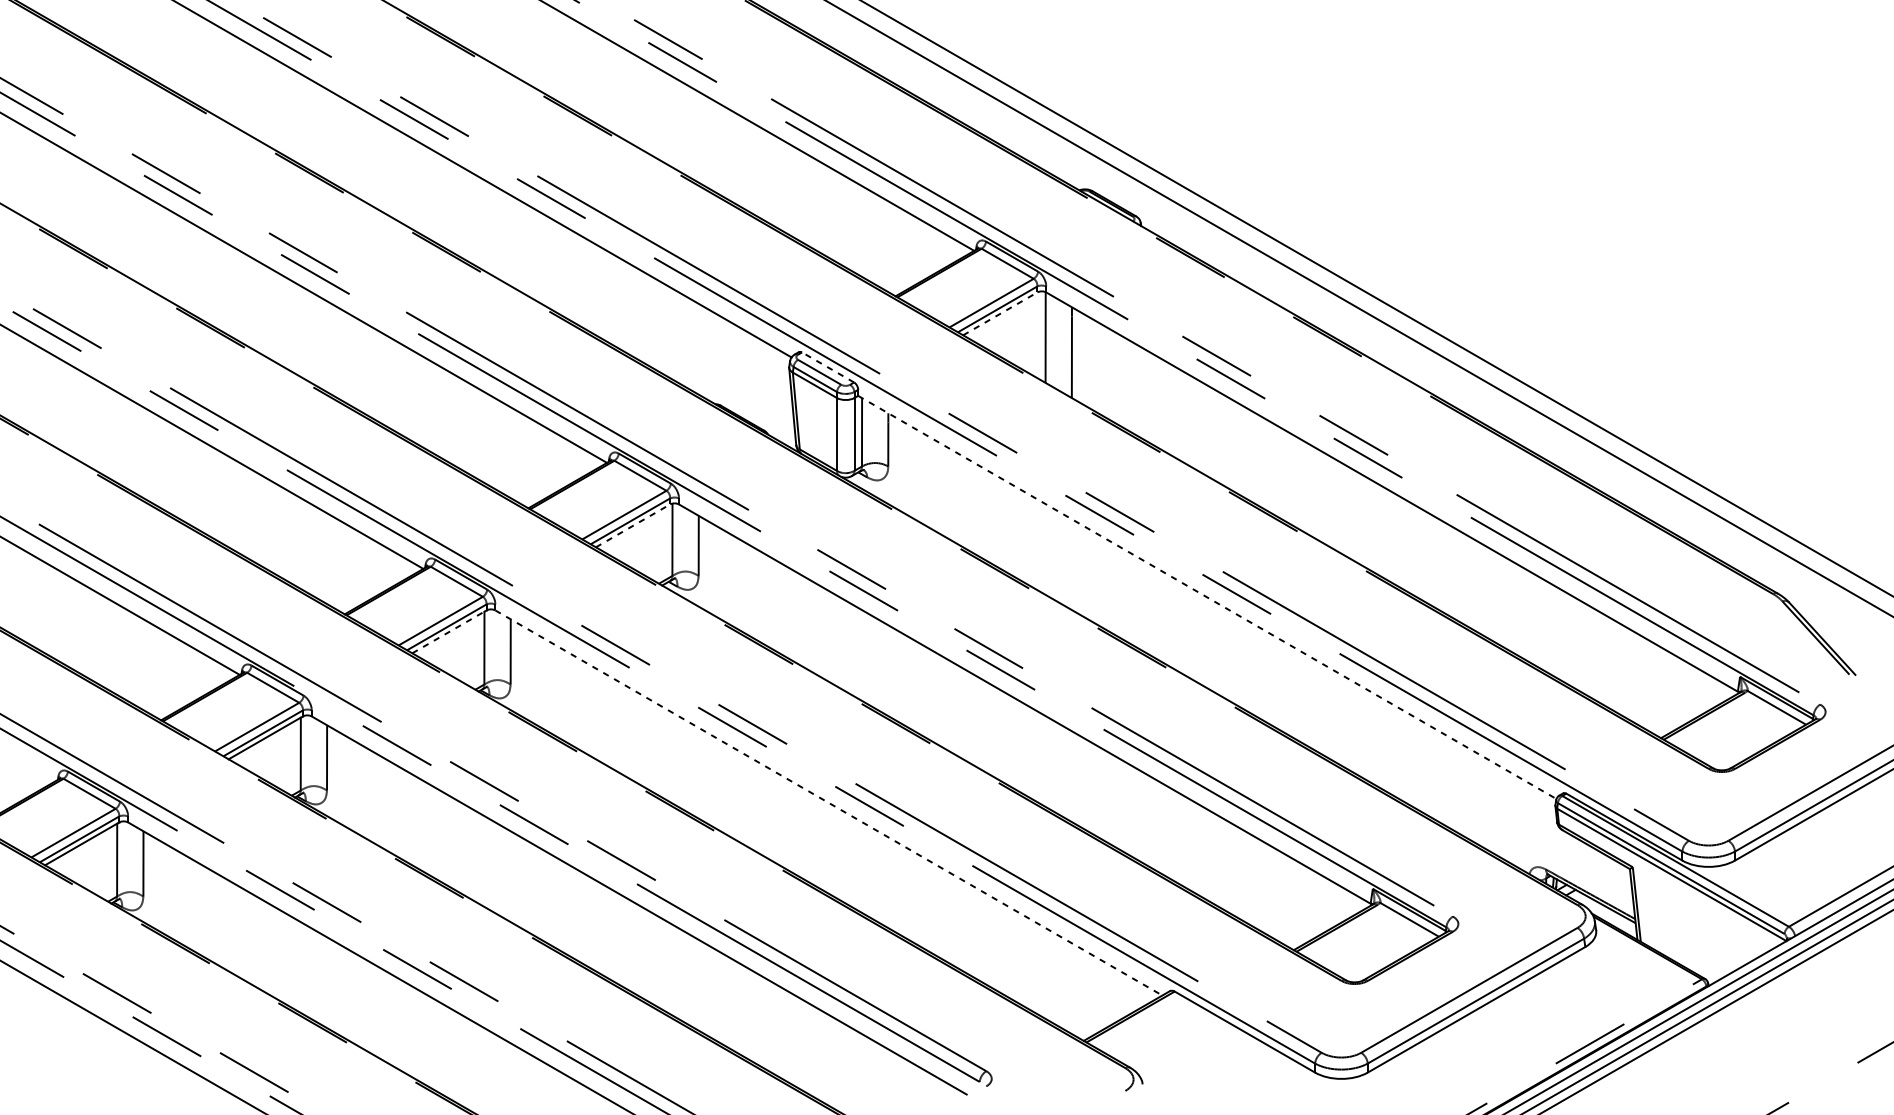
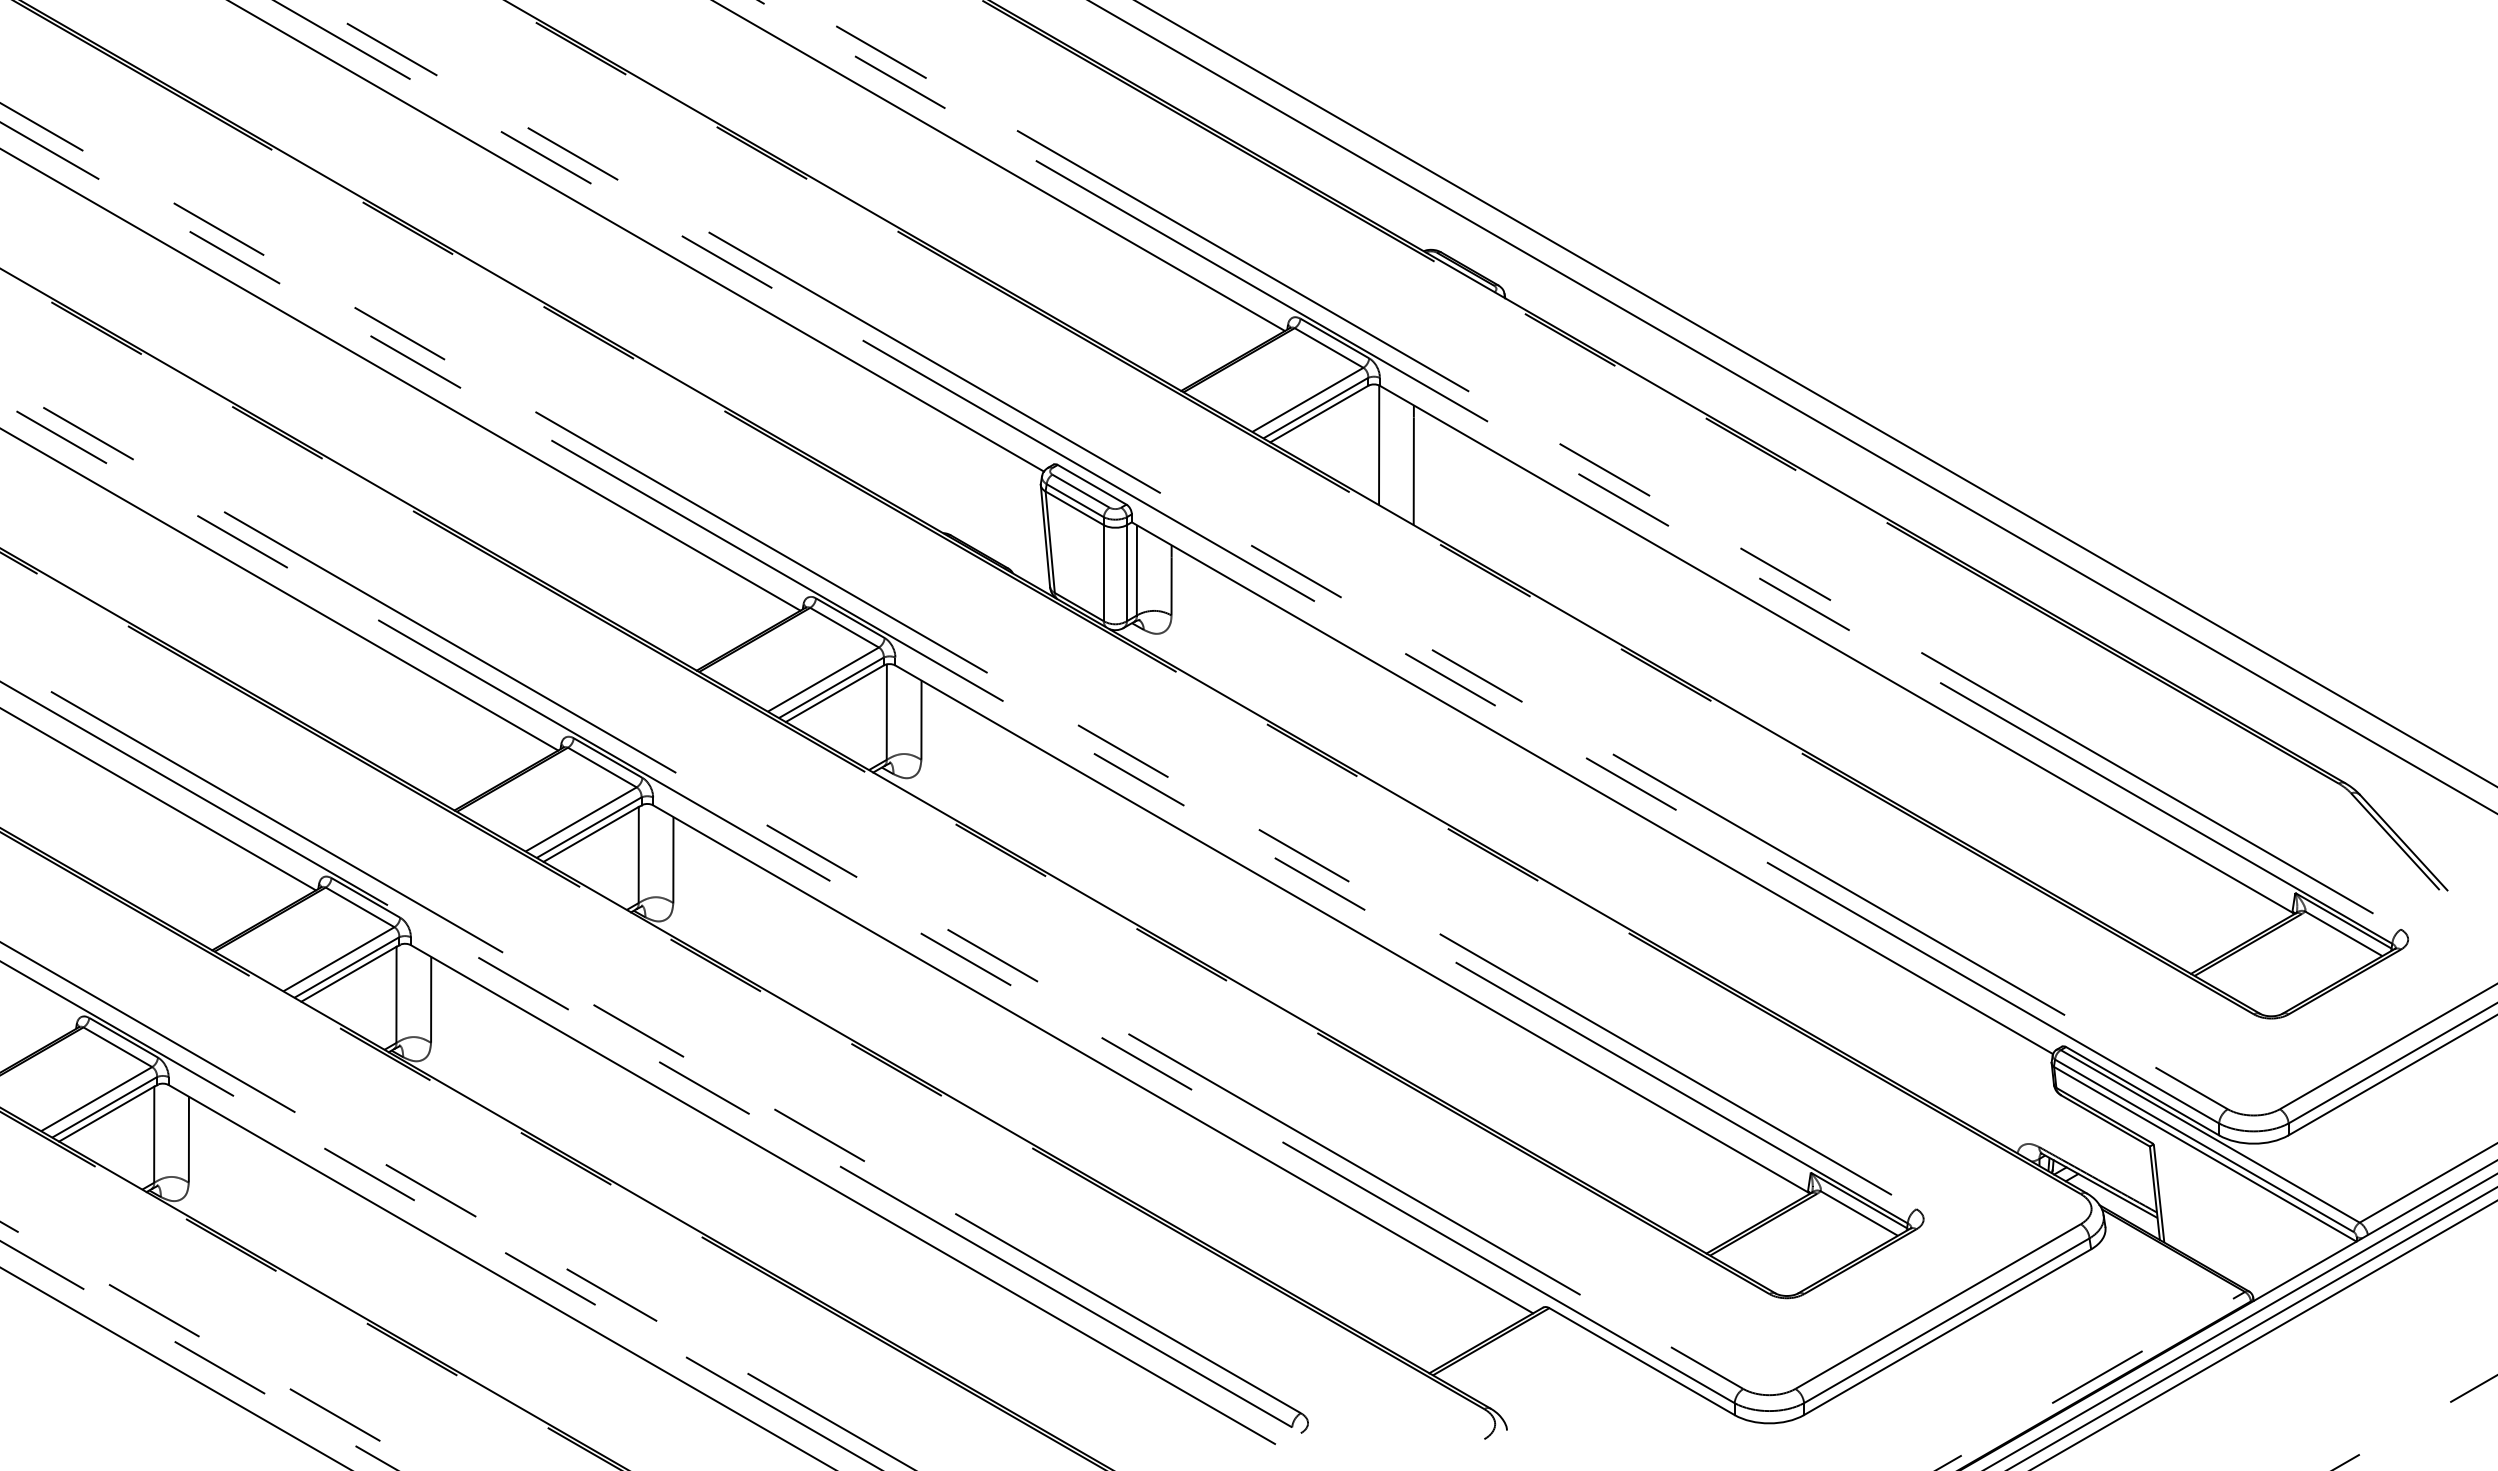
line: (1000, 314) -> (1319, 414), dashed -> solid
line: (828, 367) -> (1092, 484), dashed -> solid
line: (632, 525) -> (834, 693), dashed -> solid
line: (1207, 597) -> (1592, 788), dashed -> solid
line: (448, 632) -> (591, 834), dashed -> solid
line: (829, 803) -> (1093, 1059), dashed -> solid

